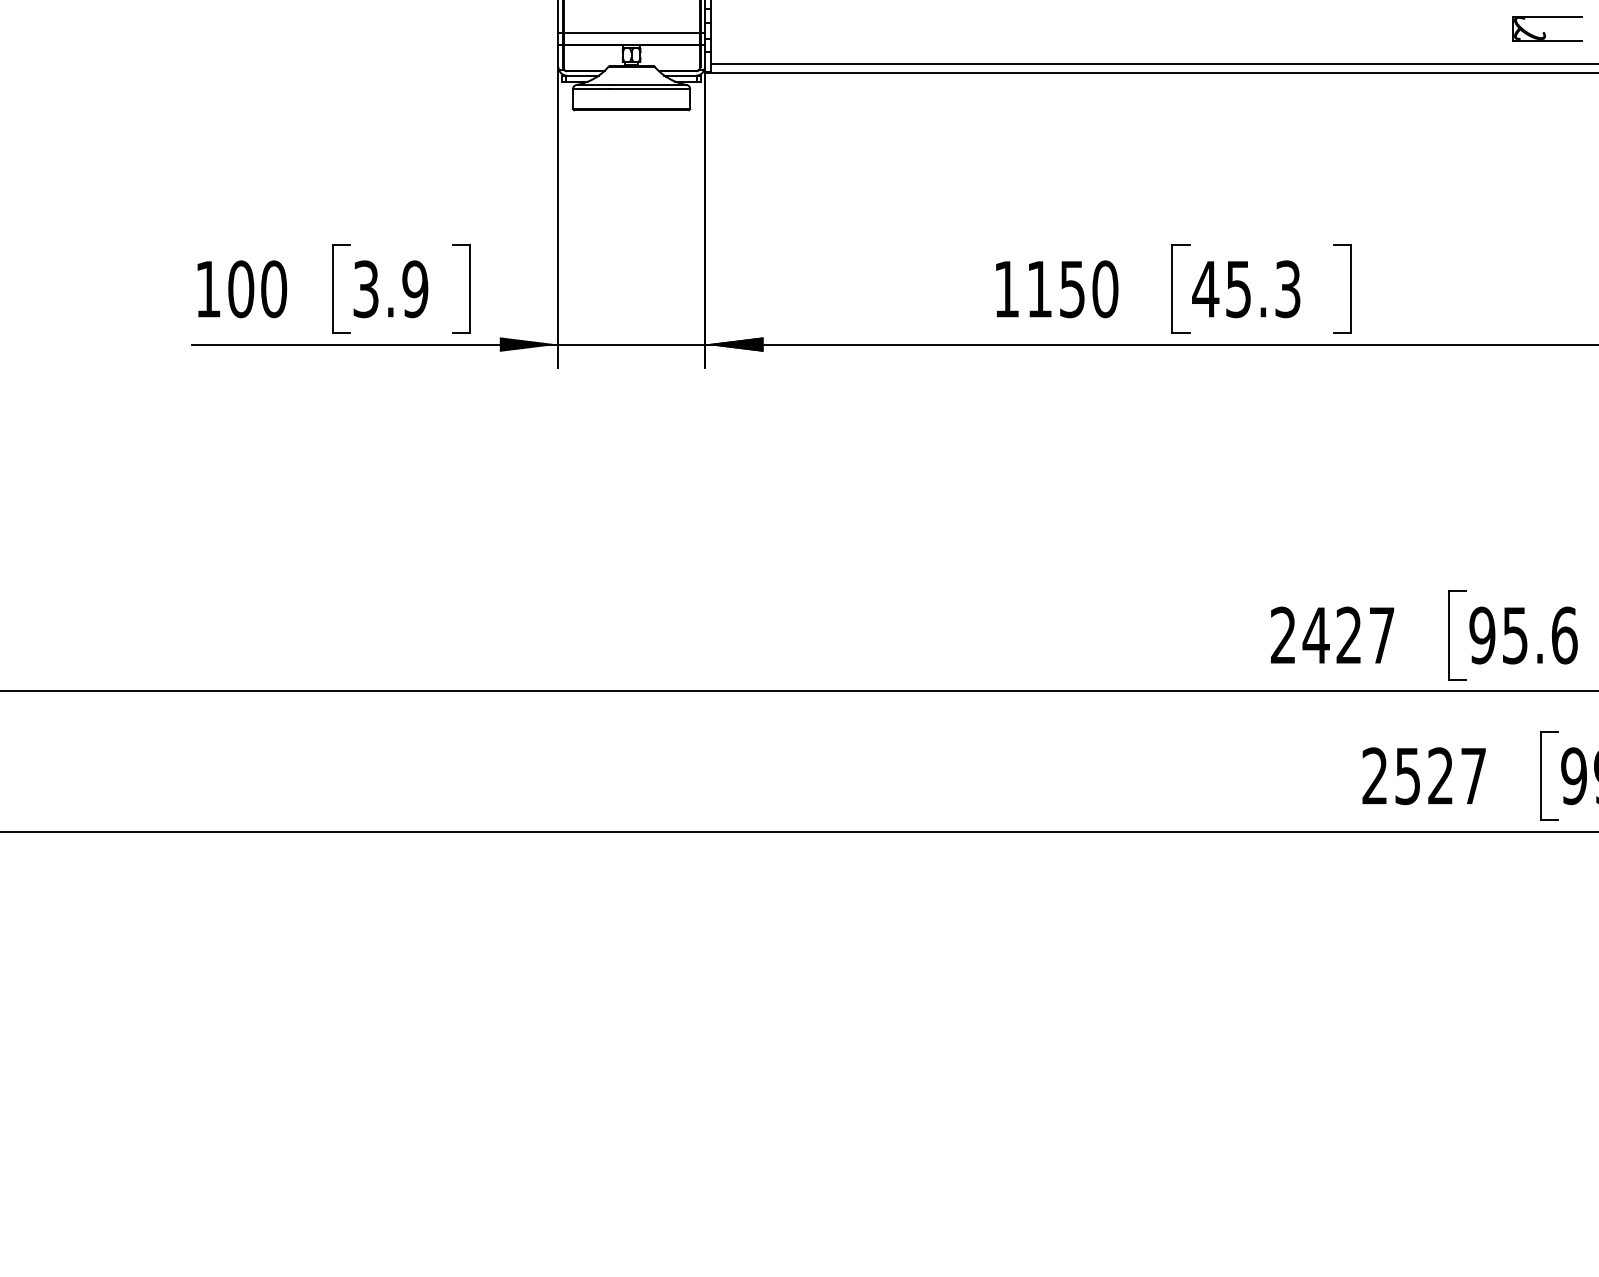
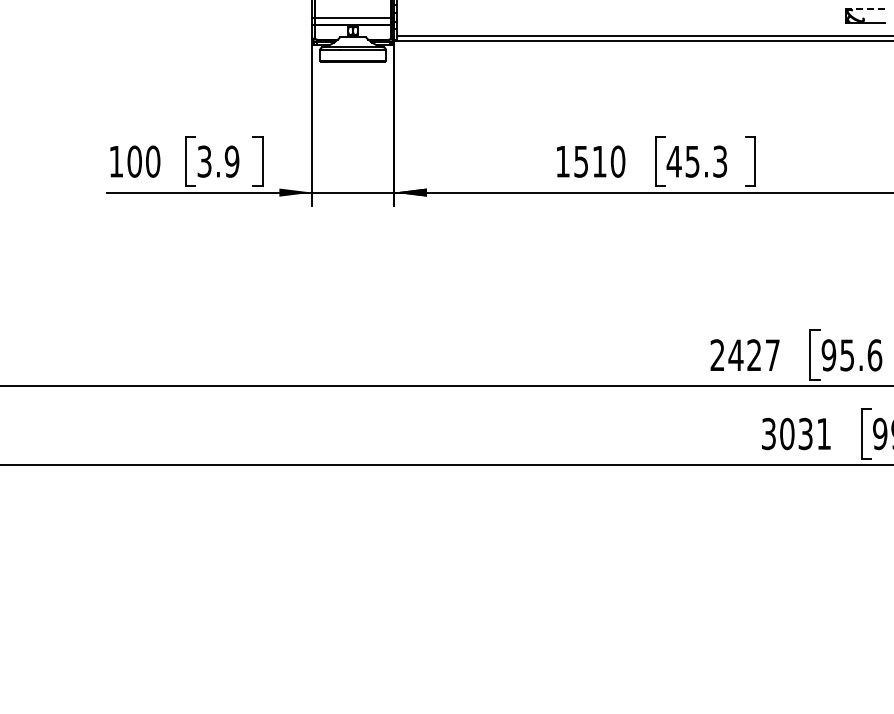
line: (1545, 17) -> (864, 9), solid -> dashed
text: (1056, 288) -> (590, 161), 1150 -> 1510
text: (1424, 775) -> (796, 433), 2527 -> 3031

